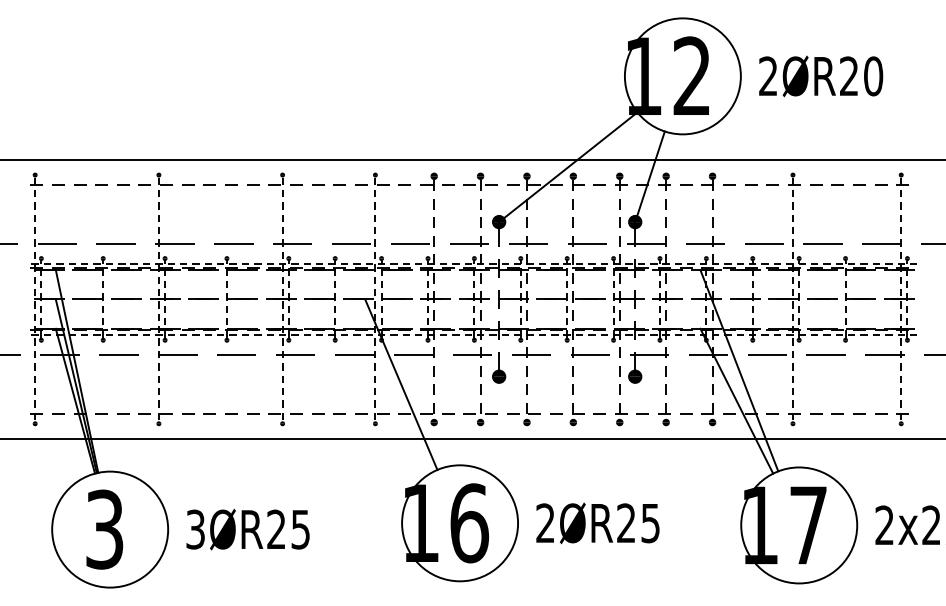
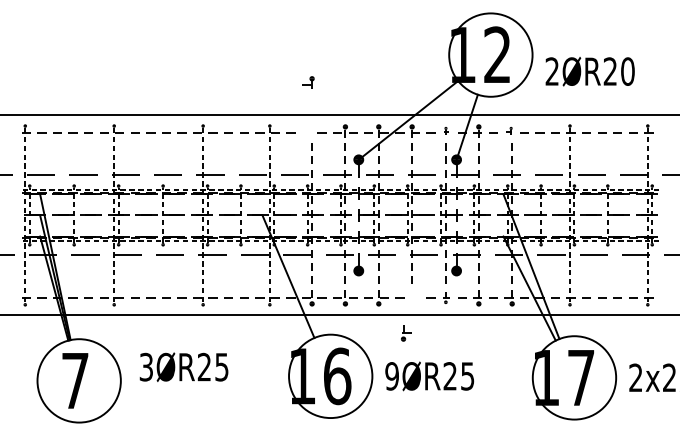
text: (821, 76) -> (590, 71), moved
part: (428, 181) -> (308, 82), moved
part: (621, 181) -> (446, 130), size x0.6
part: (708, 181) -> (509, 130), size x0.6
part: (576, 414) -> (405, 333), moved
part: (621, 414) -> (446, 298), size x0.7
text: (545, 523) -> (392, 376), 2ØR25 -> 9ØR25
text: (104, 529) -> (75, 380), 3 -> 7
text: (247, 529) -> (183, 367), moved

